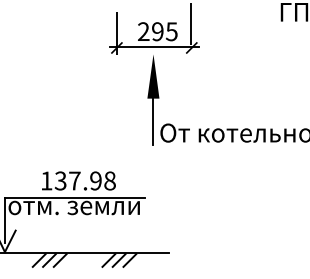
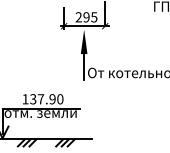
text: (110, 181) -> (60, 99), 137.98 -> 137.90

